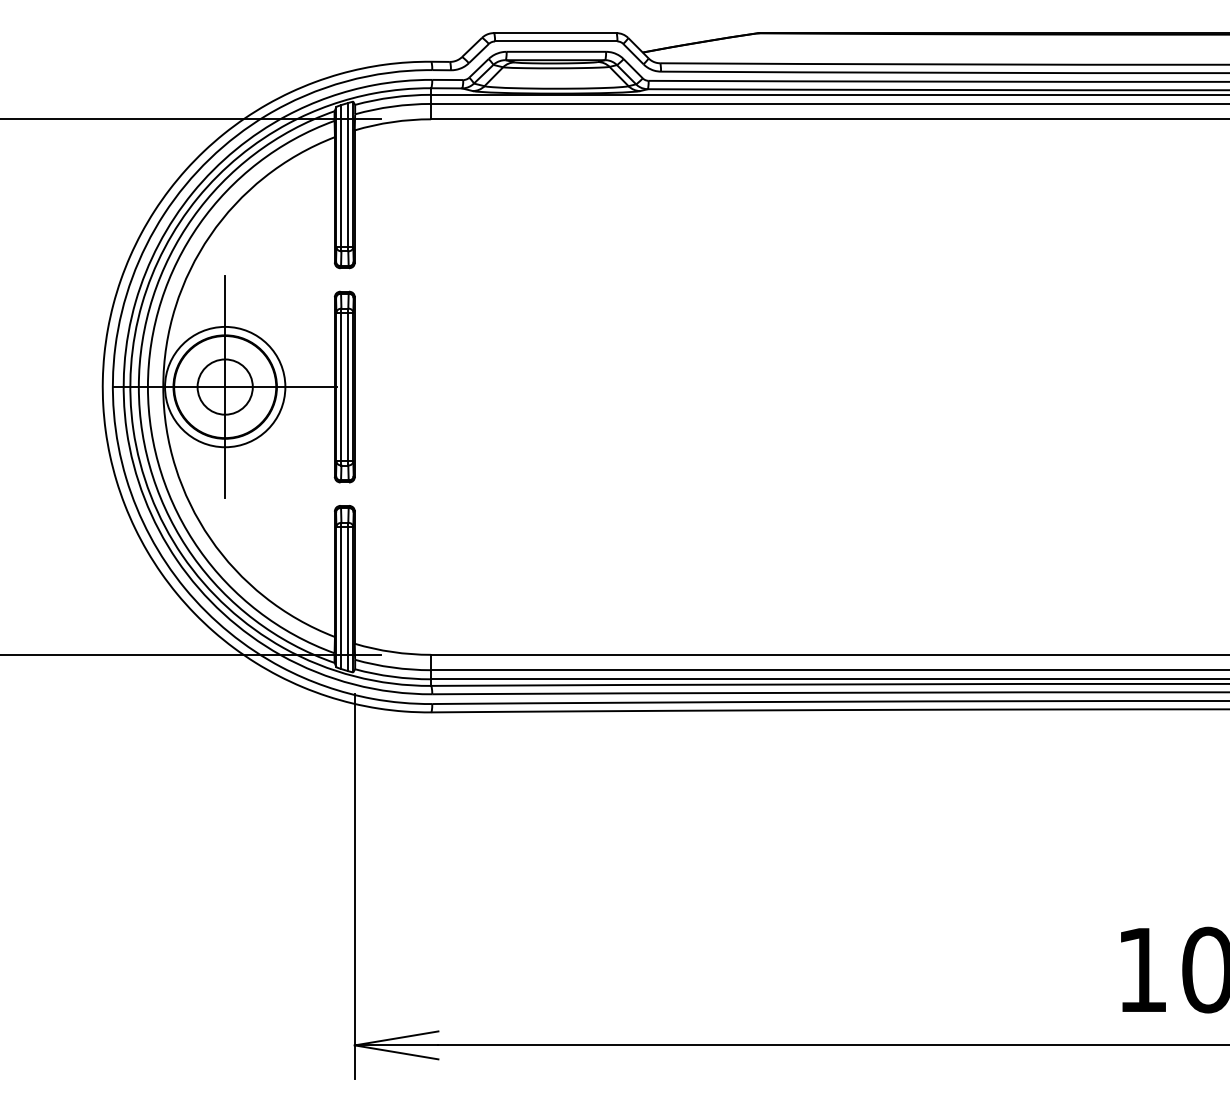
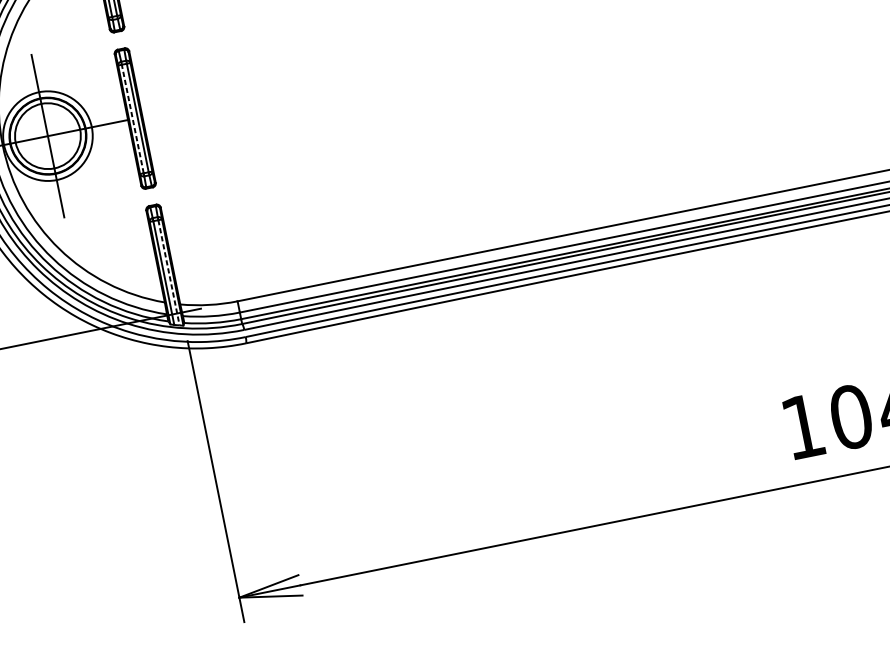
circle: (224, 386) -> (47, 135), size x1.6
line: (341, 386) -> (132, 118), solid -> dashed
line: (348, 599) -> (169, 273), solid -> dashed

